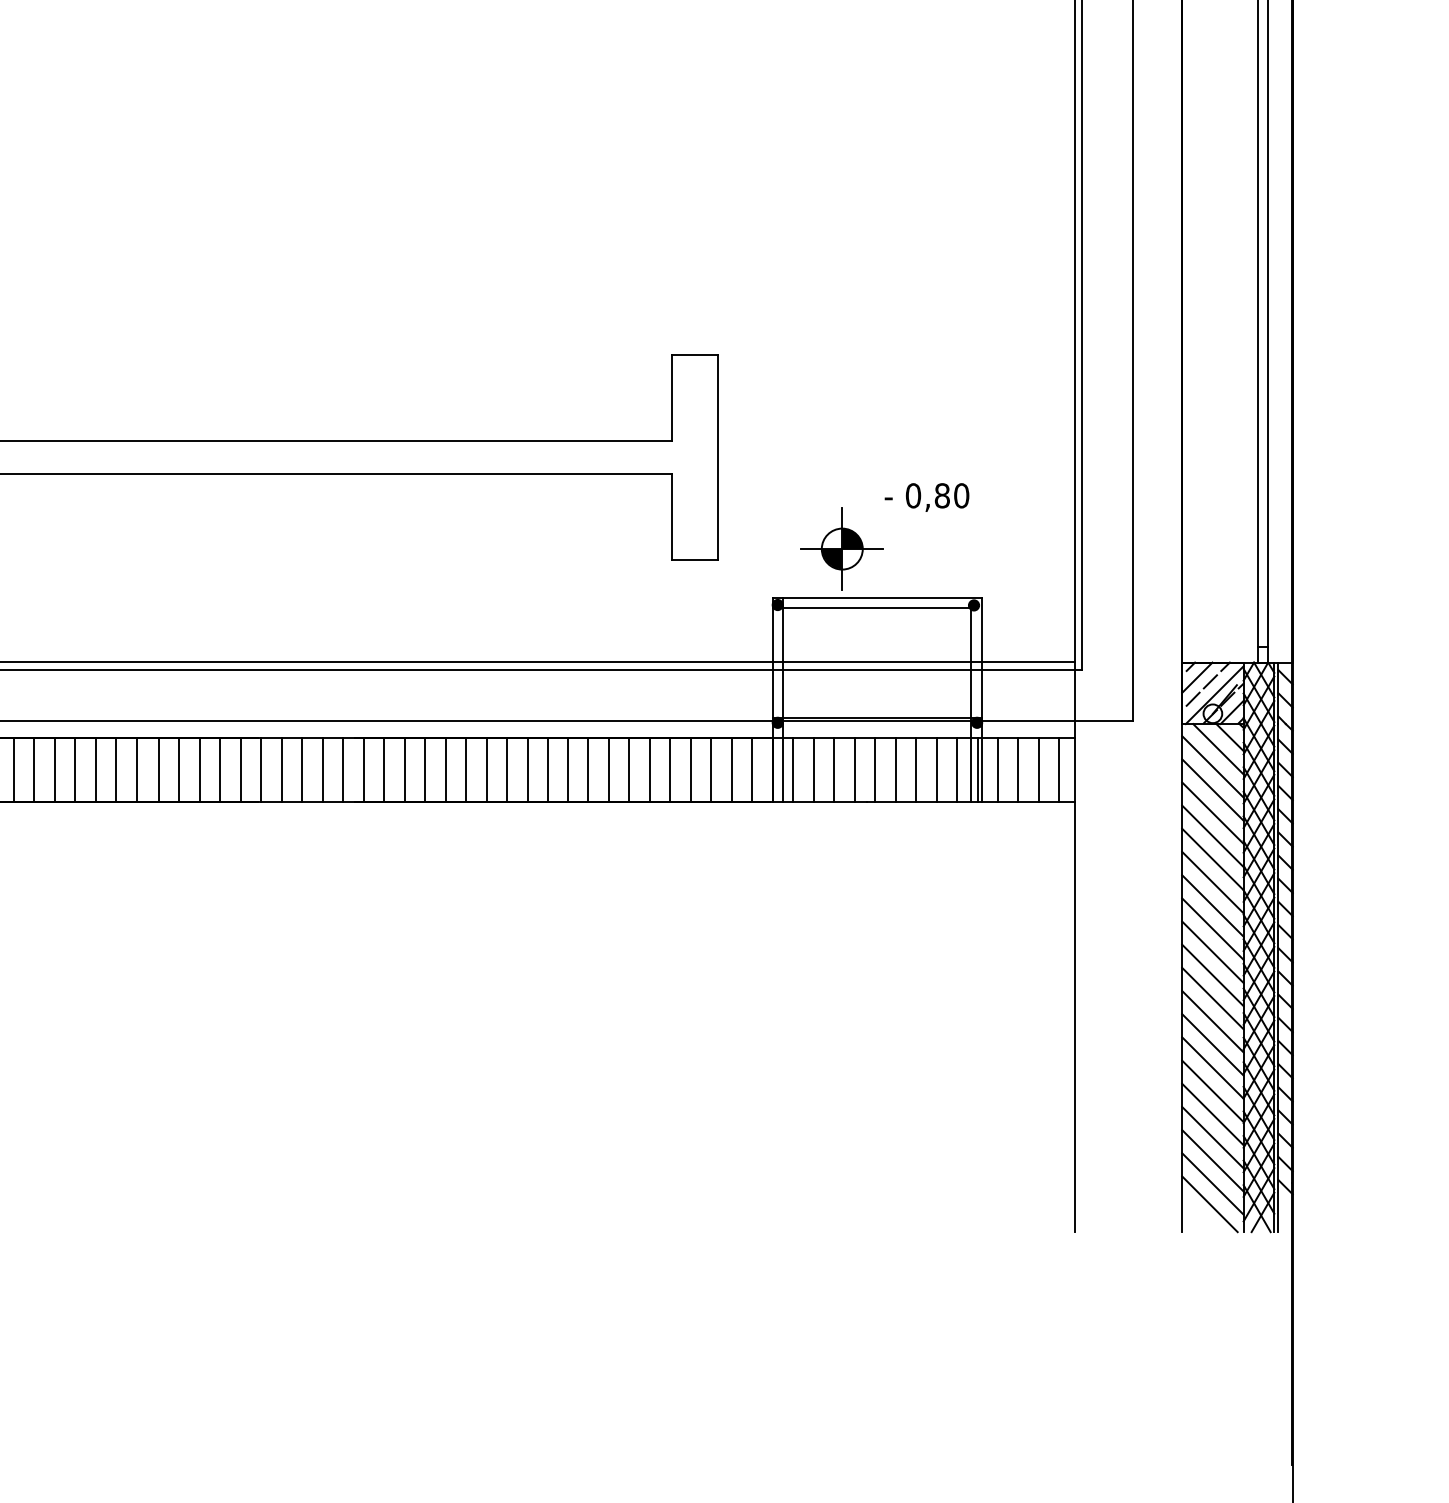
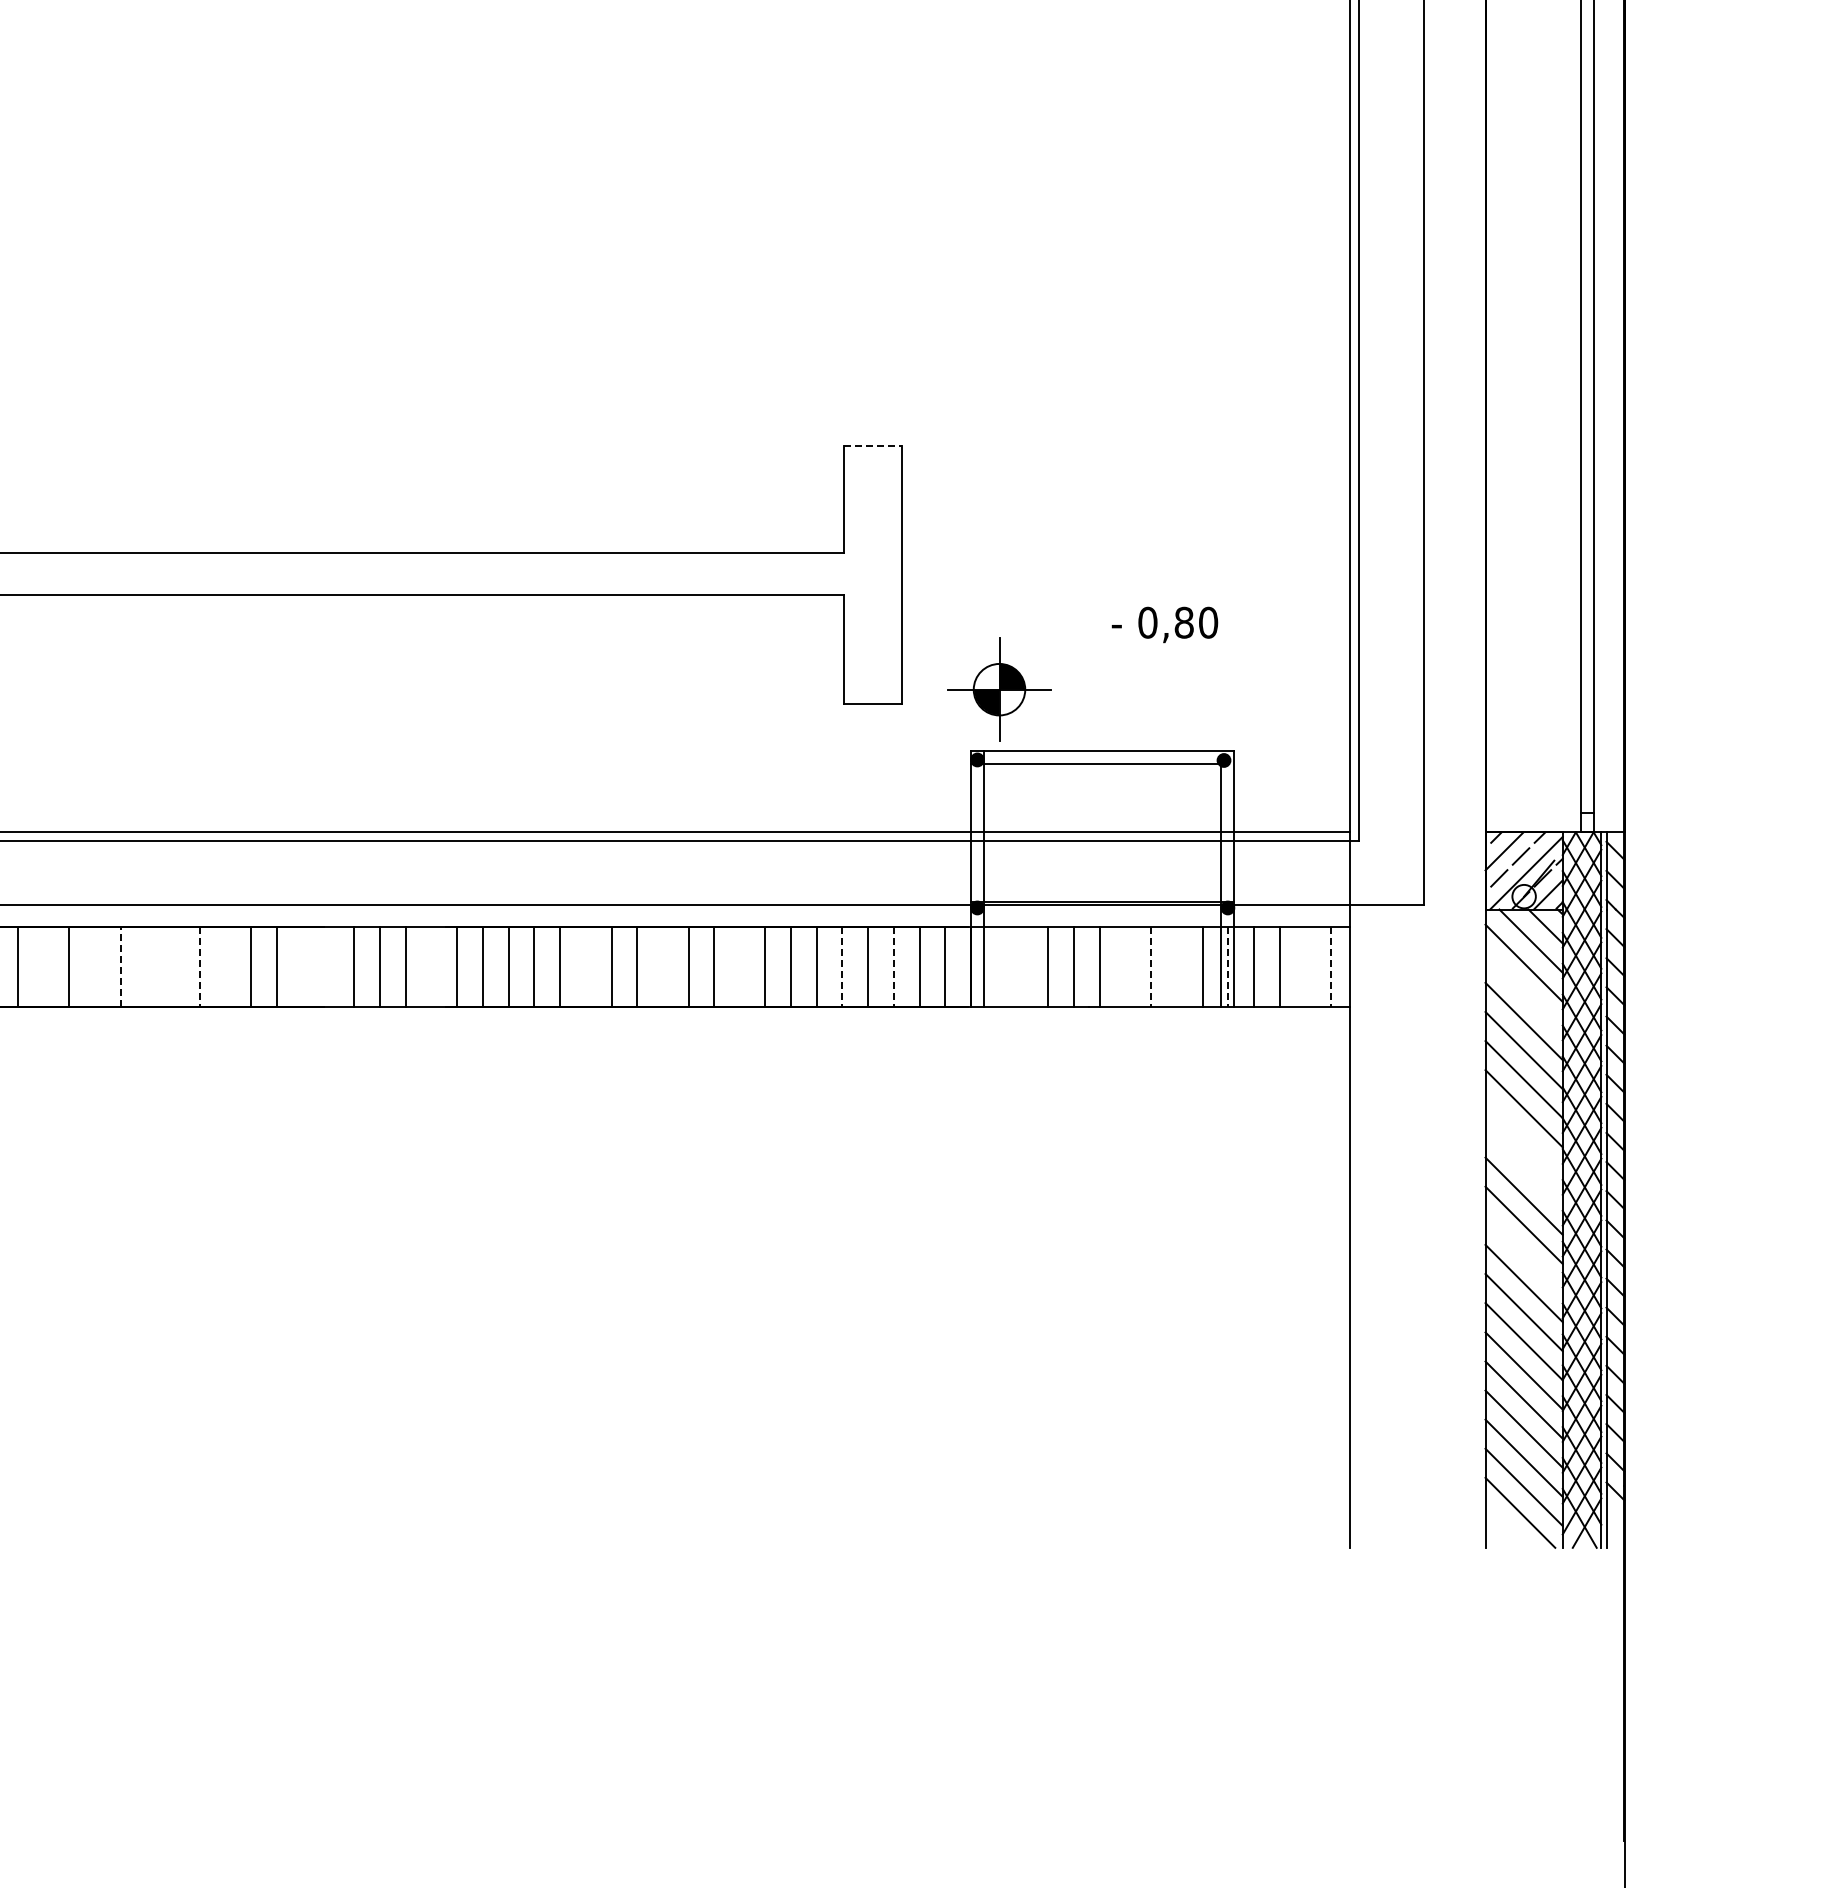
line: (695, 355) -> (873, 446), solid -> dashed
part: (842, 548) -> (999, 689), moved
line: (34, 770) -> (43, 967), removed
line: (75, 770) -> (94, 967), removed
line: (95, 770) -> (120, 967), solid -> dashed
line: (116, 770) -> (146, 967), removed
line: (137, 770) -> (172, 967), removed
line: (158, 770) -> (199, 967), solid -> dashed
line: (179, 770) -> (225, 967), removed
line: (240, 770) -> (302, 967), removed
line: (261, 770) -> (328, 967), removed
line: (343, 770) -> (431, 967), removed
line: (465, 770) -> (585, 967), removed
line: (527, 770) -> (663, 967), removed
line: (588, 770) -> (739, 967), removed
line: (670, 770) -> (842, 967), solid -> dashed
line: (710, 770) -> (893, 967), solid -> dashed
line: (792, 770) -> (996, 967), removed
line: (813, 770) -> (1022, 967), removed
line: (895, 770) -> (1125, 967), removed
line: (916, 770) -> (1151, 967), solid -> dashed
line: (936, 770) -> (1176, 967), removed
line: (977, 770) -> (1228, 967), solid -> dashed
line: (1038, 770) -> (1305, 967), removed
line: (1059, 770) -> (1331, 967), solid -> dashed
line: (1212, 790) -> (1523, 992), removed
line: (1212, 905) -> (1523, 1137), removed
line: (1212, 928) -> (1523, 1166), removed
line: (1212, 998) -> (1523, 1254), removed

